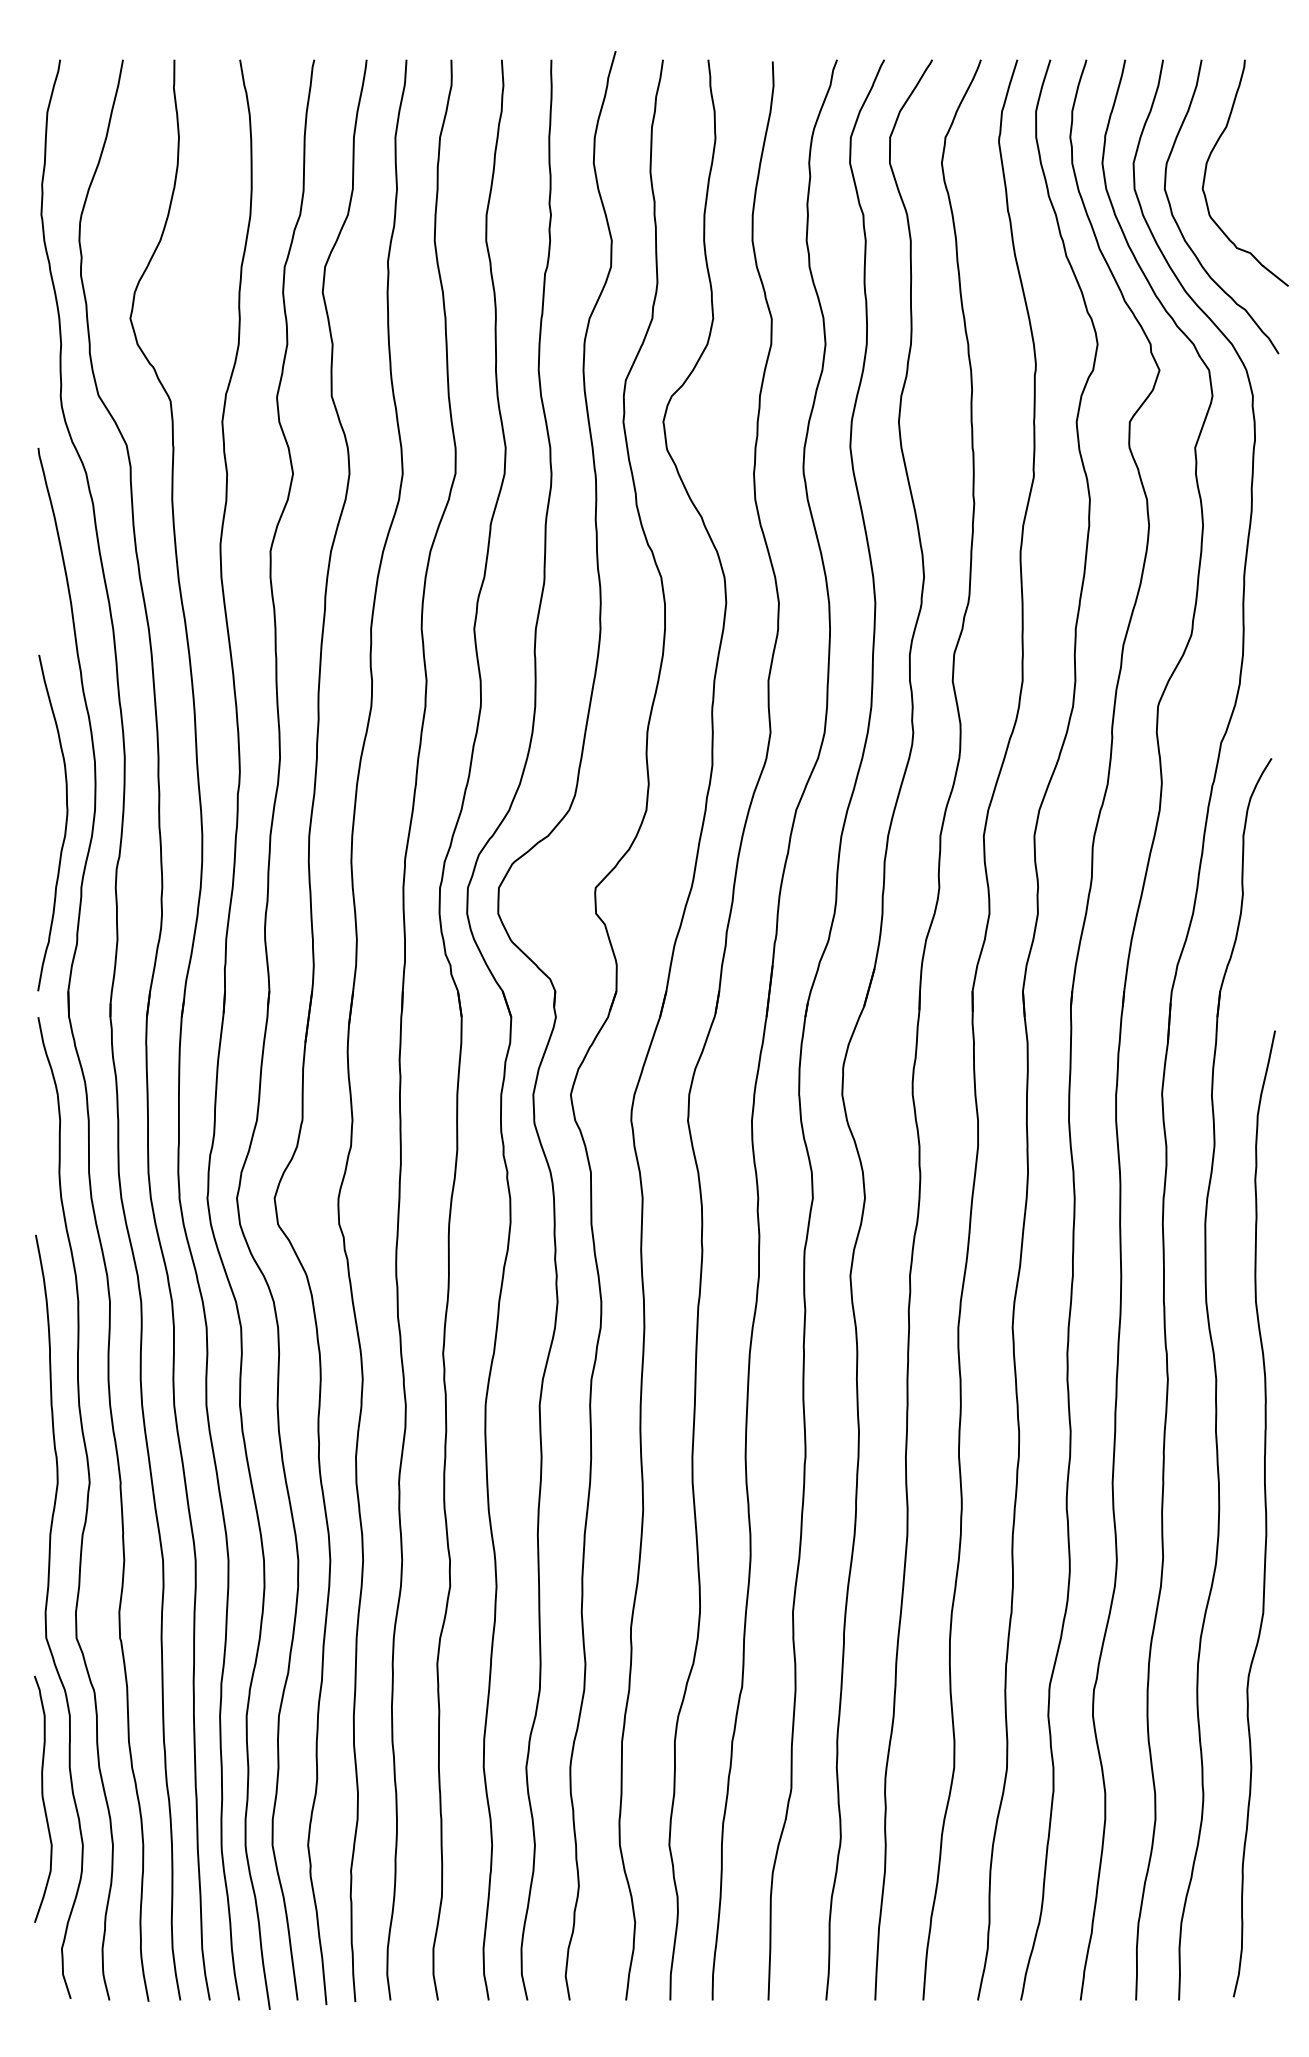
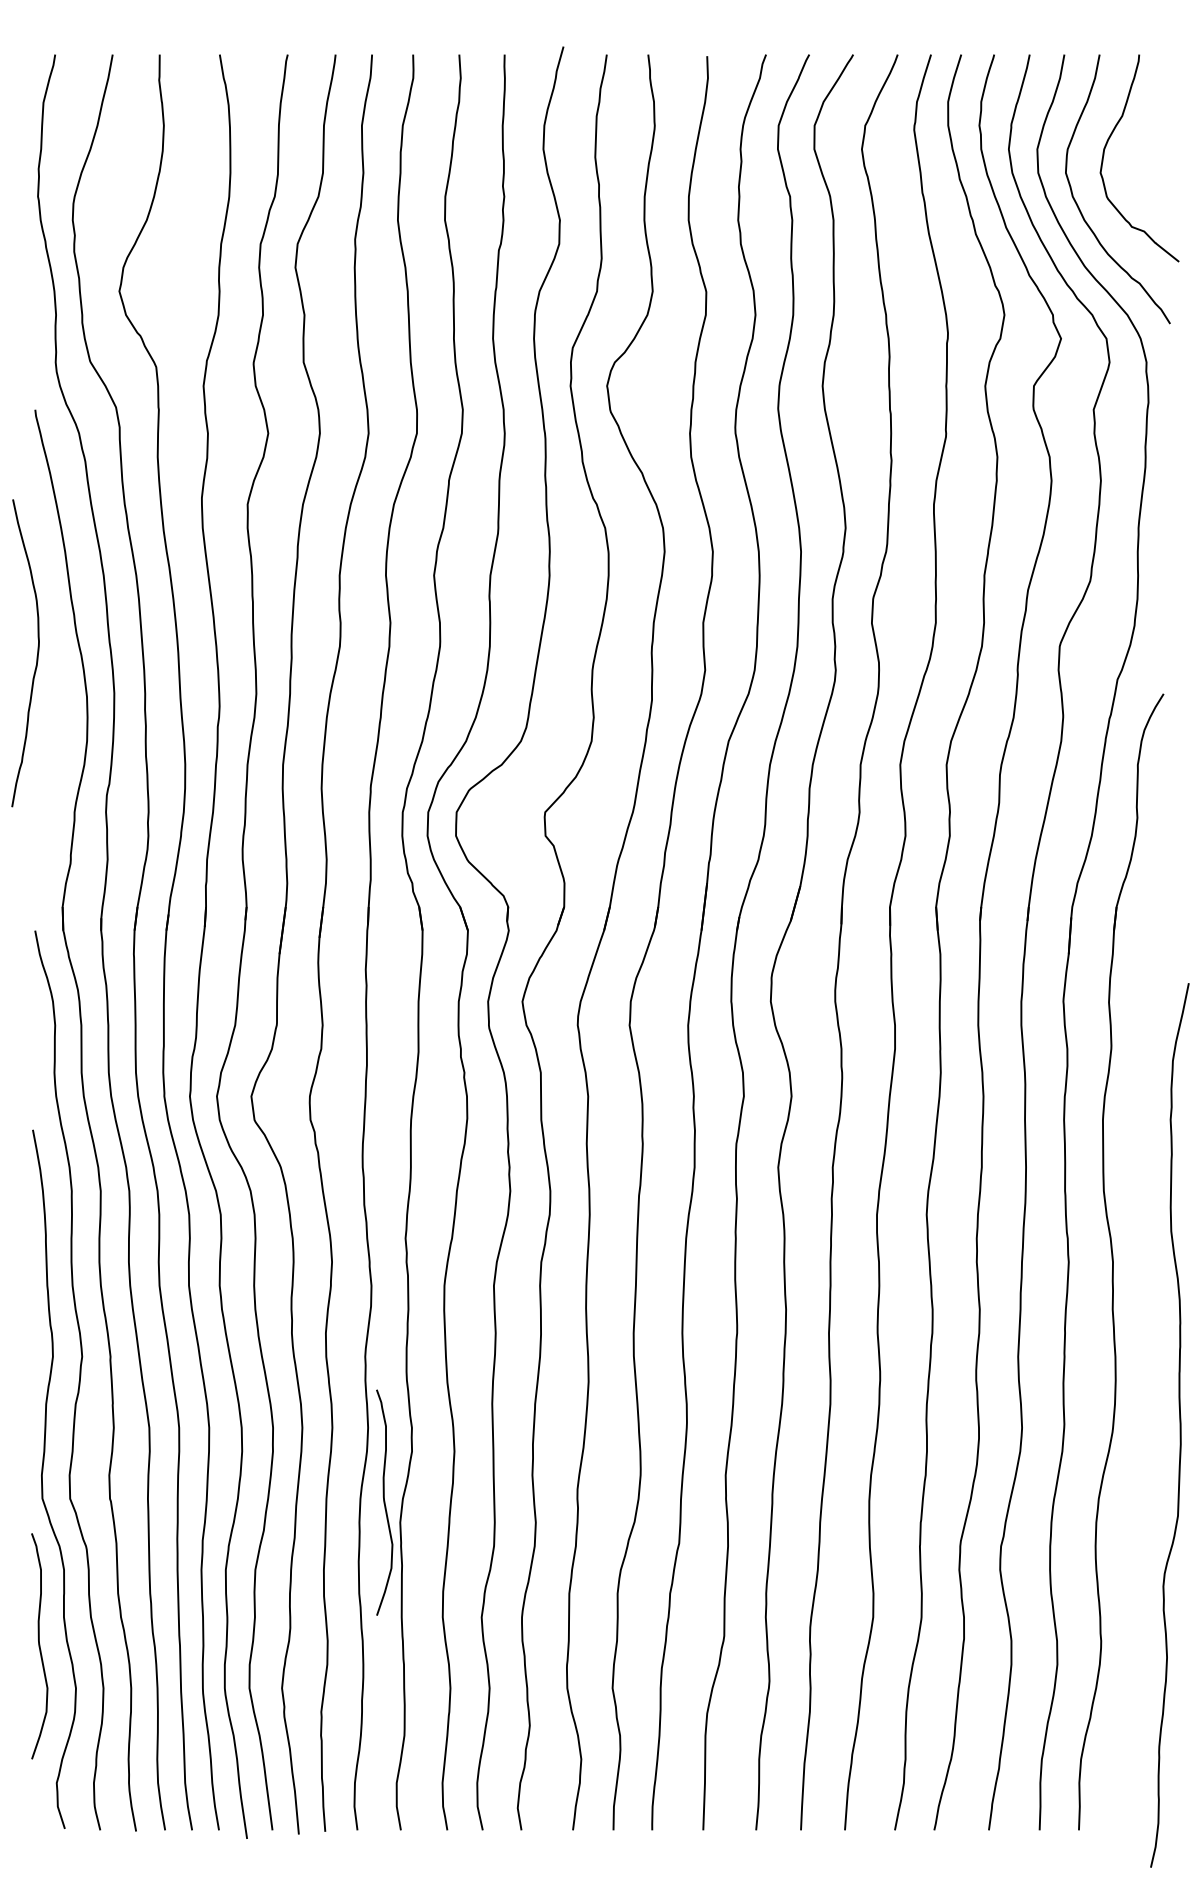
curve: (65, 822) -> (37, 652), moved
curve: (1265, 1513) -> (1180, 1425), moved
curve: (420, 1641) -> (384, 1501), added

